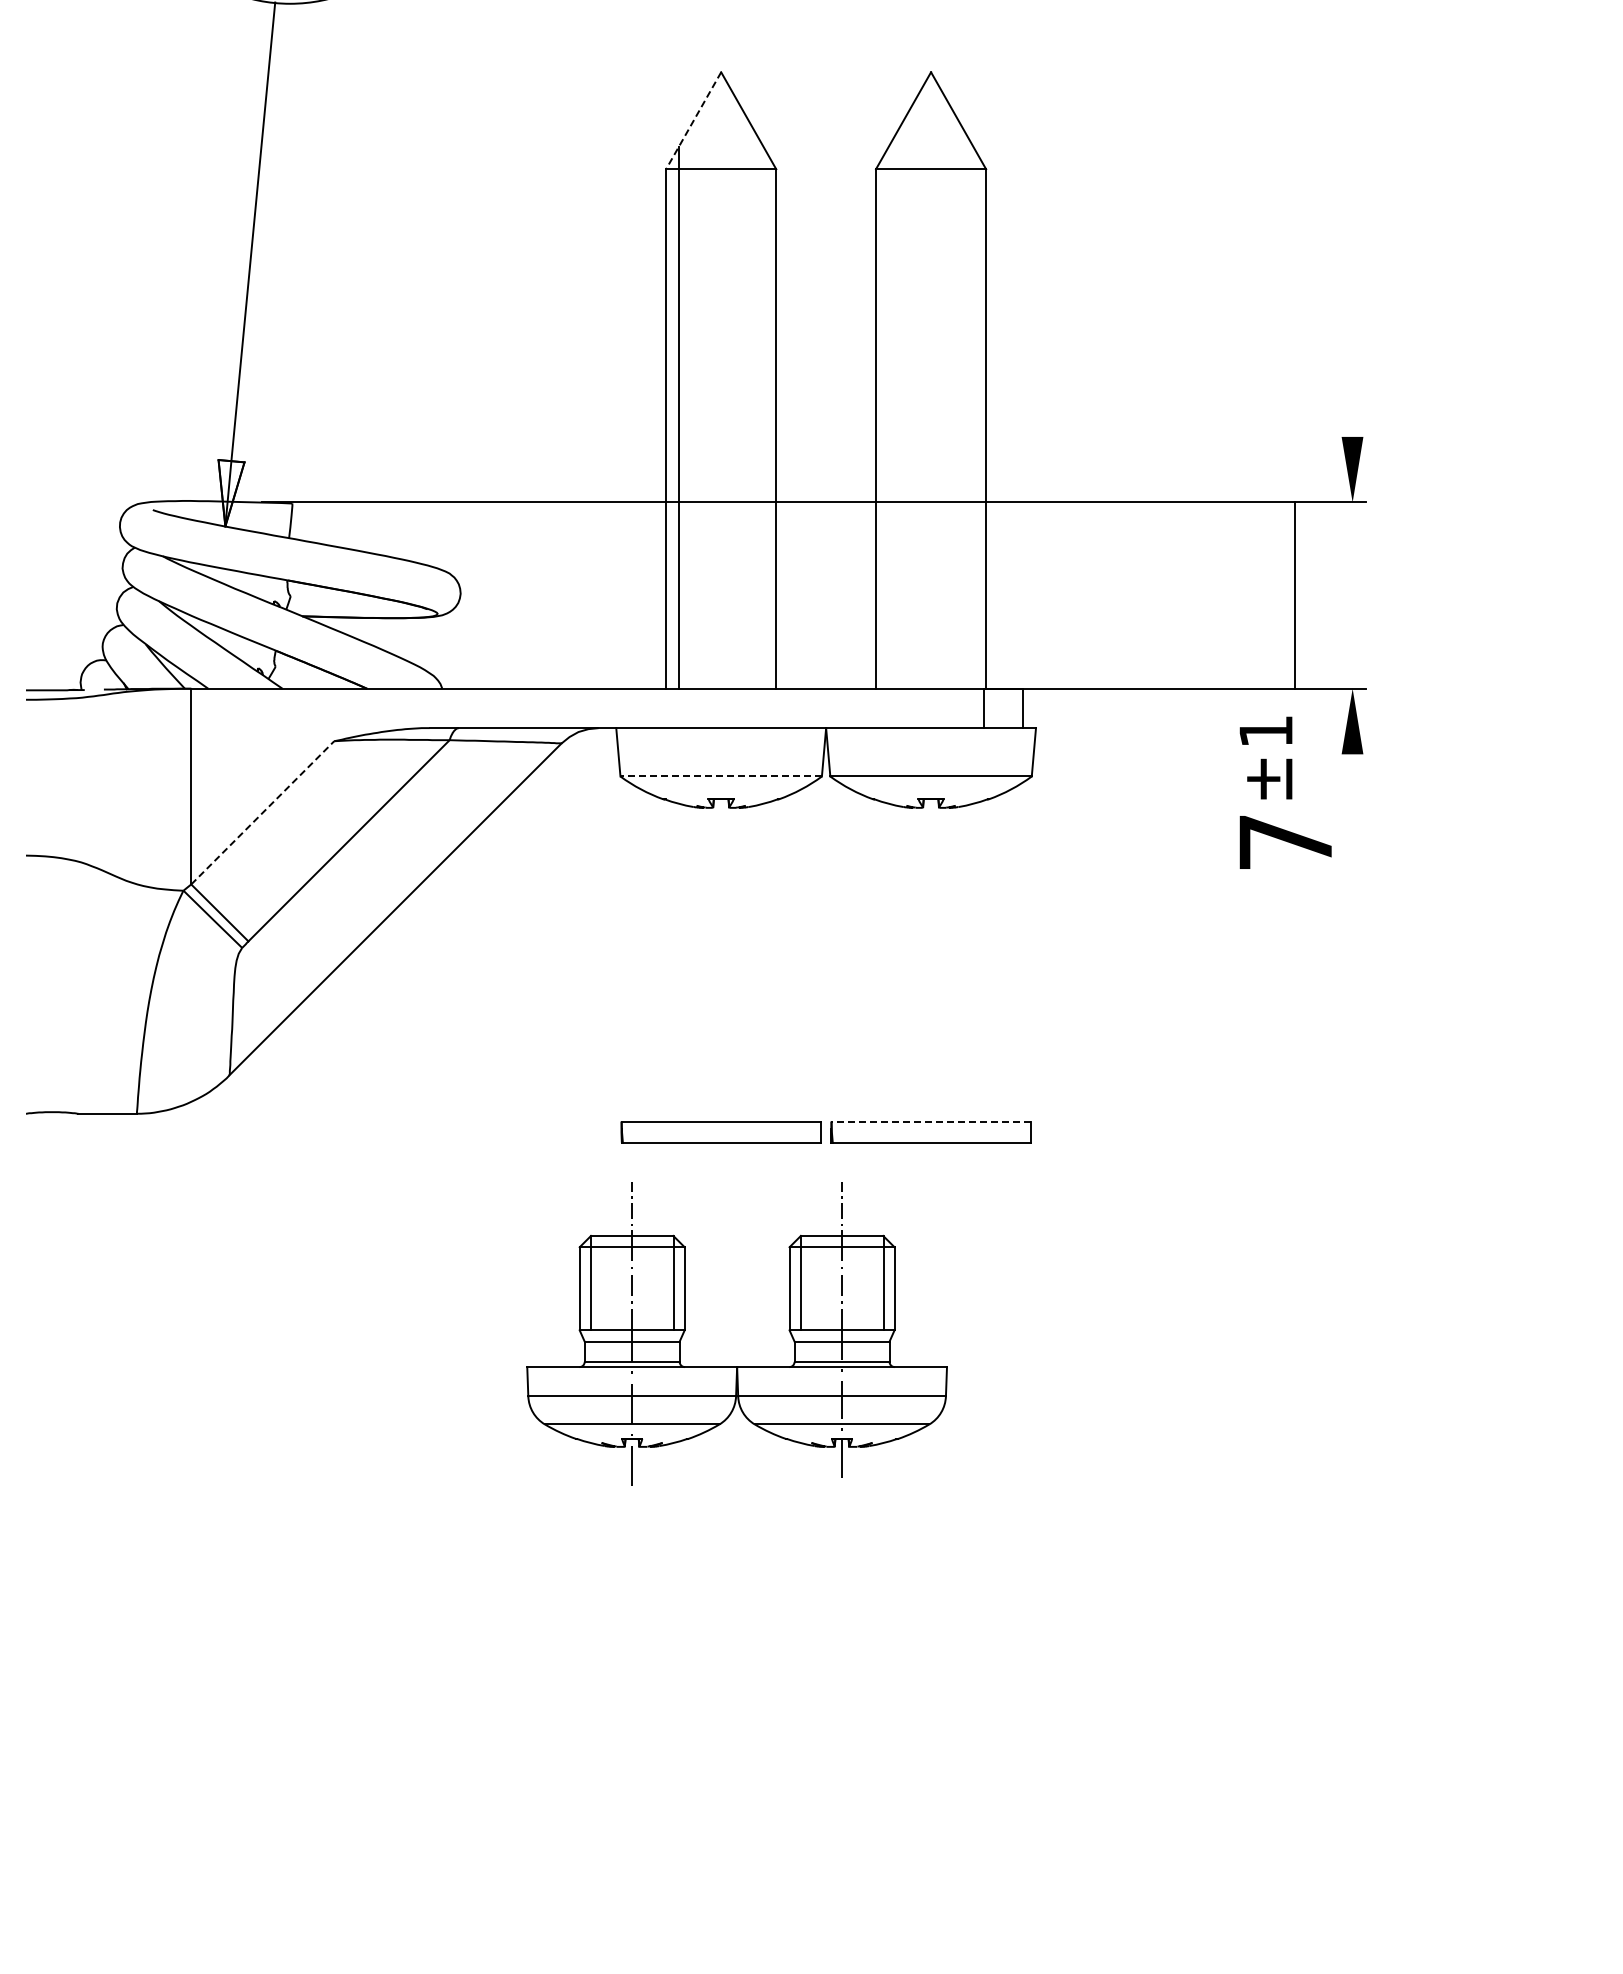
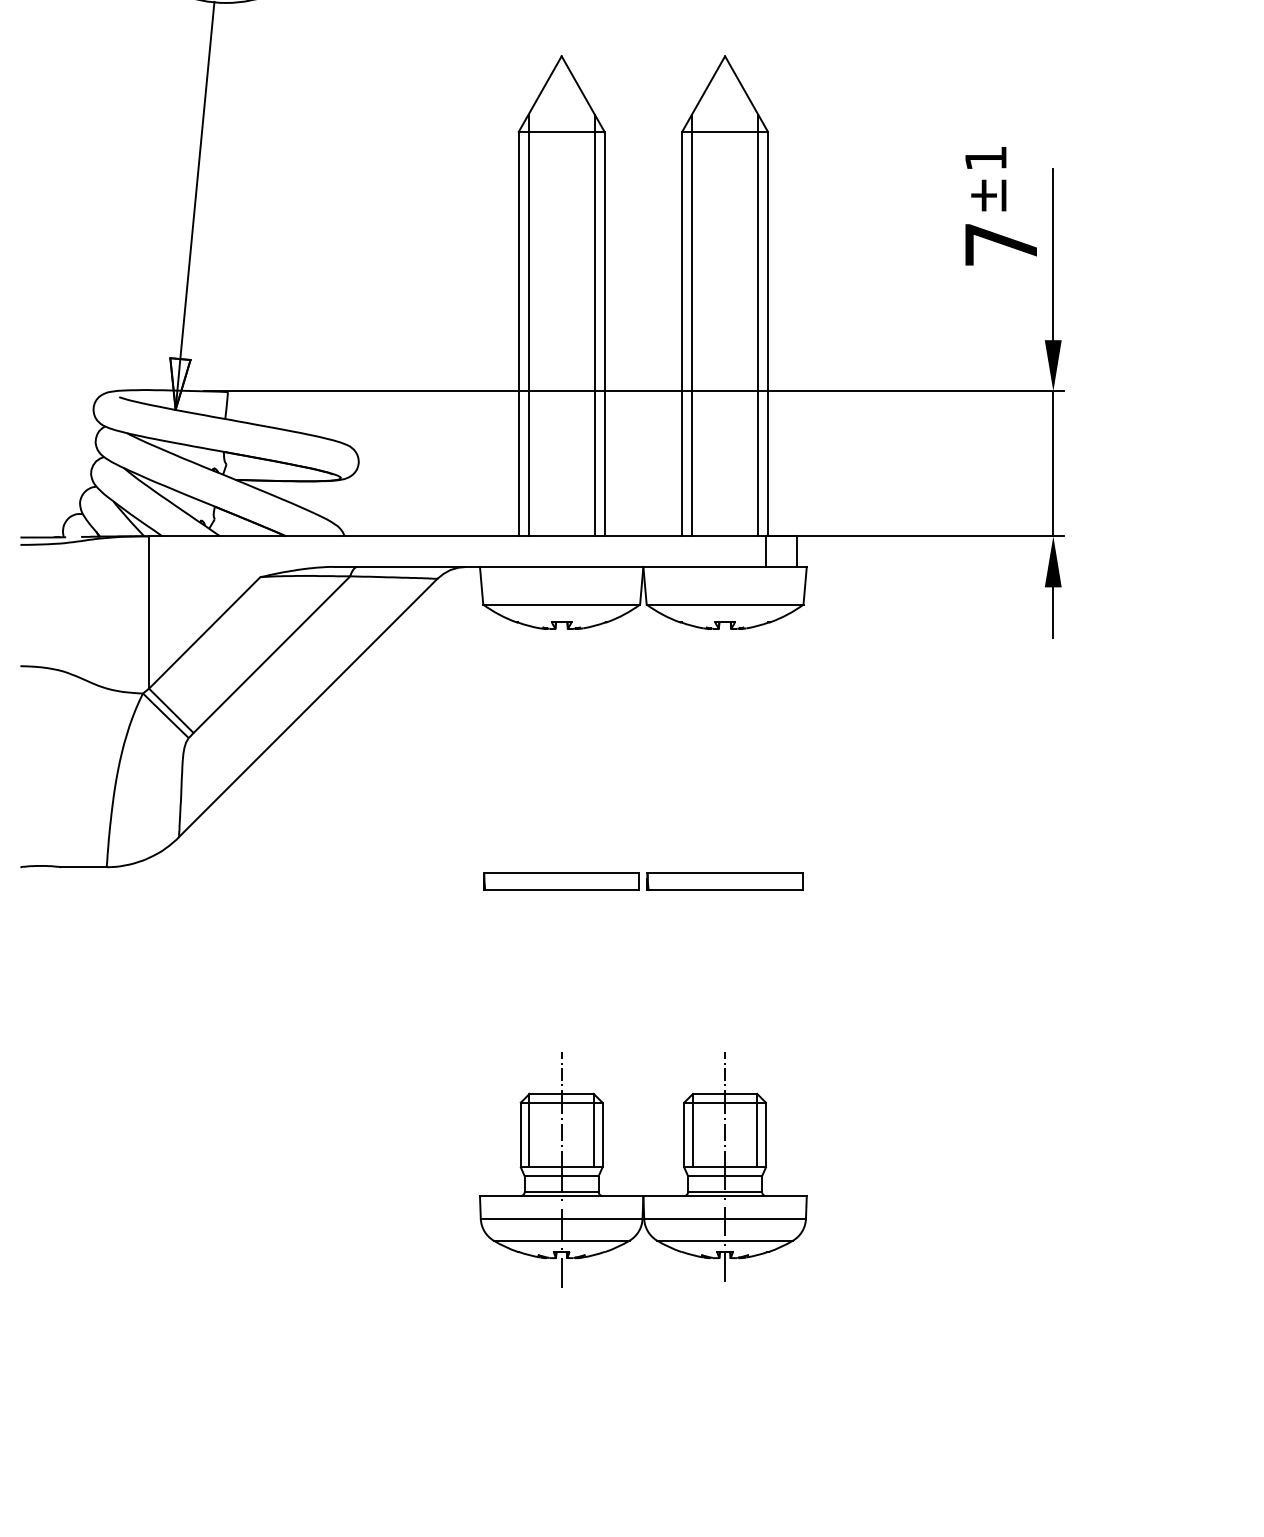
line: (693, 120) -> (540, 93), dashed -> solid
line: (1352, 326) -> (1053, 254), added
line: (763, 417) -> (594, 325), added
line: (888, 417) -> (691, 325), added
line: (973, 417) -> (758, 325), added
line: (1294, 595) -> (1053, 463), moved
line: (721, 776) -> (561, 604), dashed -> solid
line: (1352, 786) -> (1053, 612), added
text: (1285, 792) -> (1001, 205), moved
line: (263, 812) -> (205, 632), dashed -> solid
line: (931, 1121) -> (725, 873), dashed -> solid
part: (736, 1366) -> (642, 1195), moved

